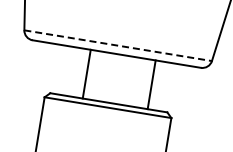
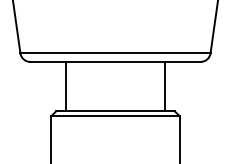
line: (118, 45) -> (115, 53), dashed -> solid
line: (87, 74) -> (66, 86), moved
line: (151, 84) -> (164, 86), moved

